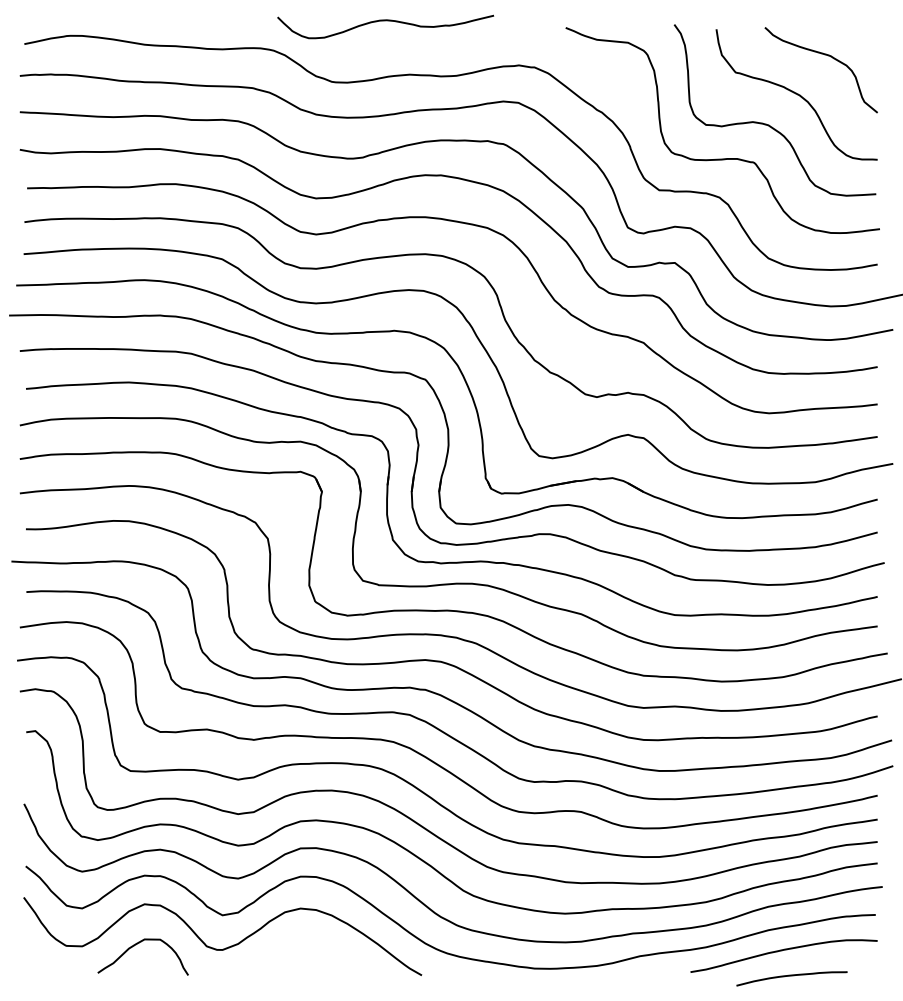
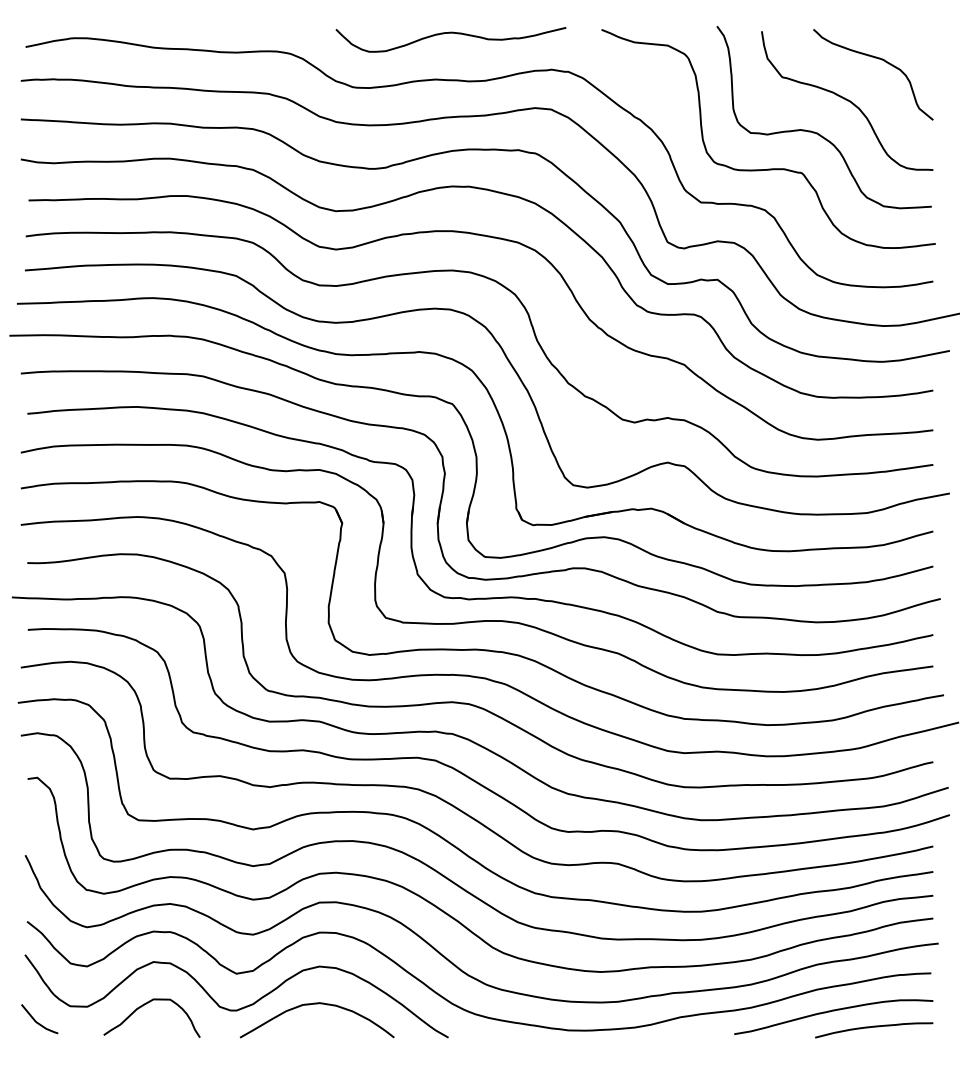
curve: (385, 21) -> (450, 33), moved
curve: (298, 944) -> (317, 1004), added
curve: (35, 960) -> (37, 1021), added
curve: (792, 976) -> (874, 1027), moved

